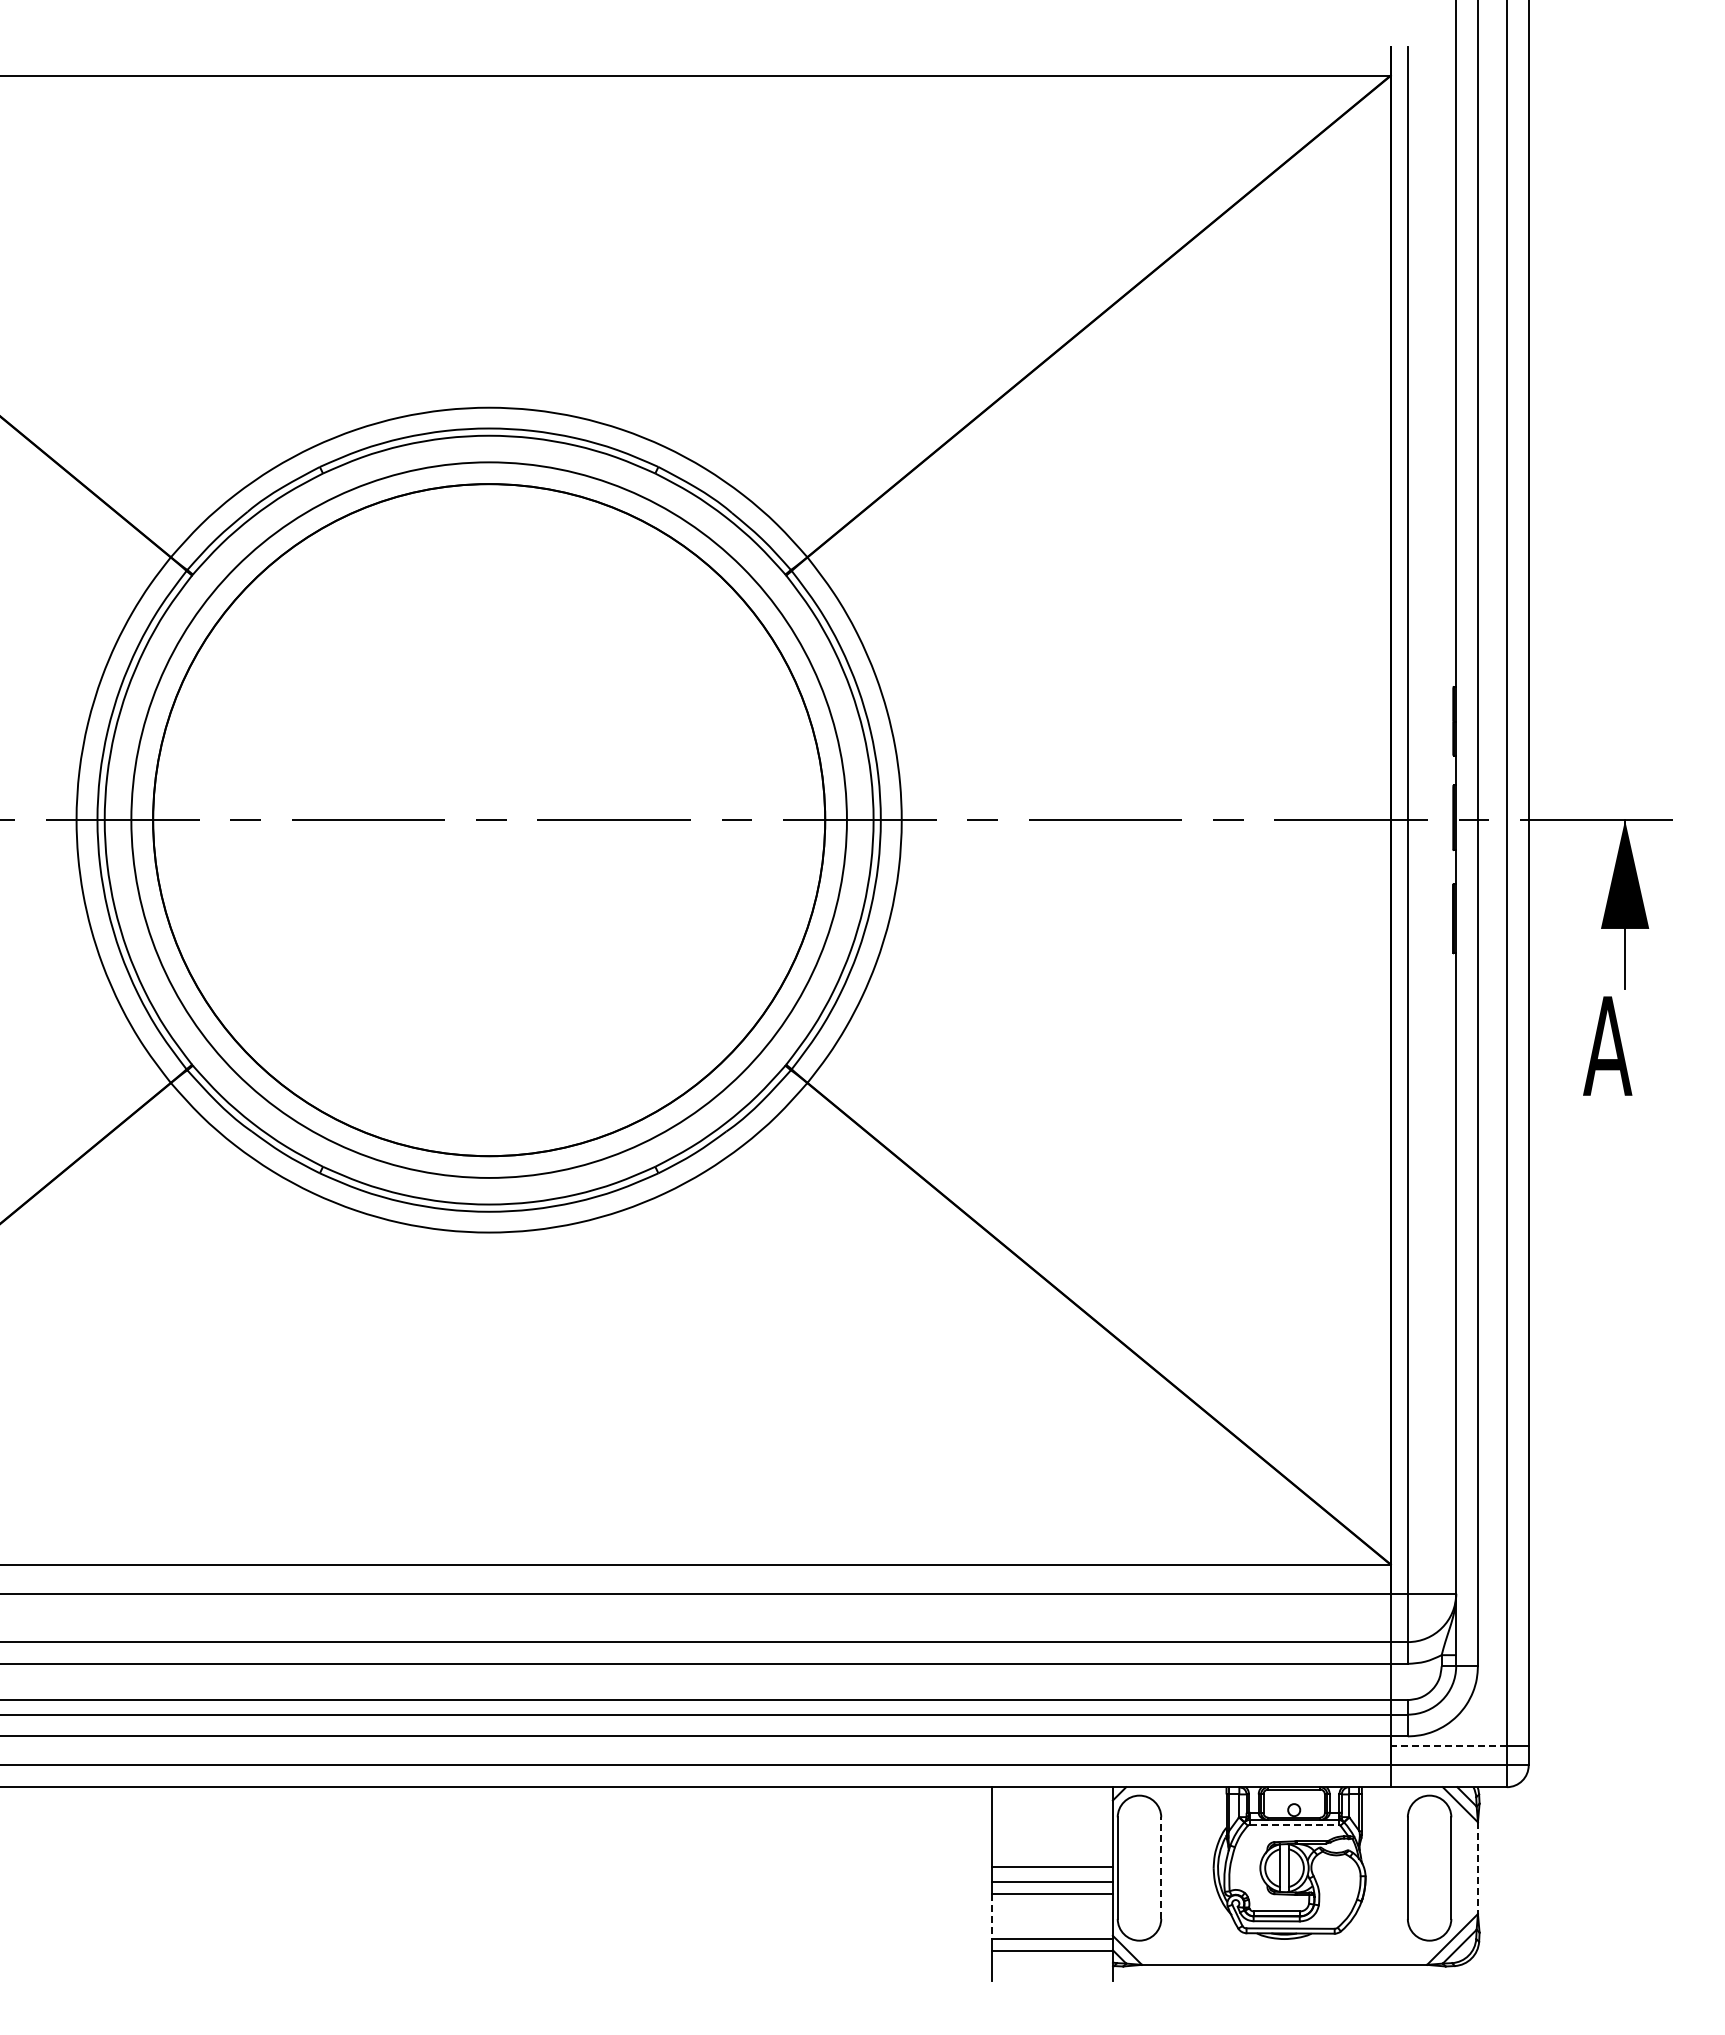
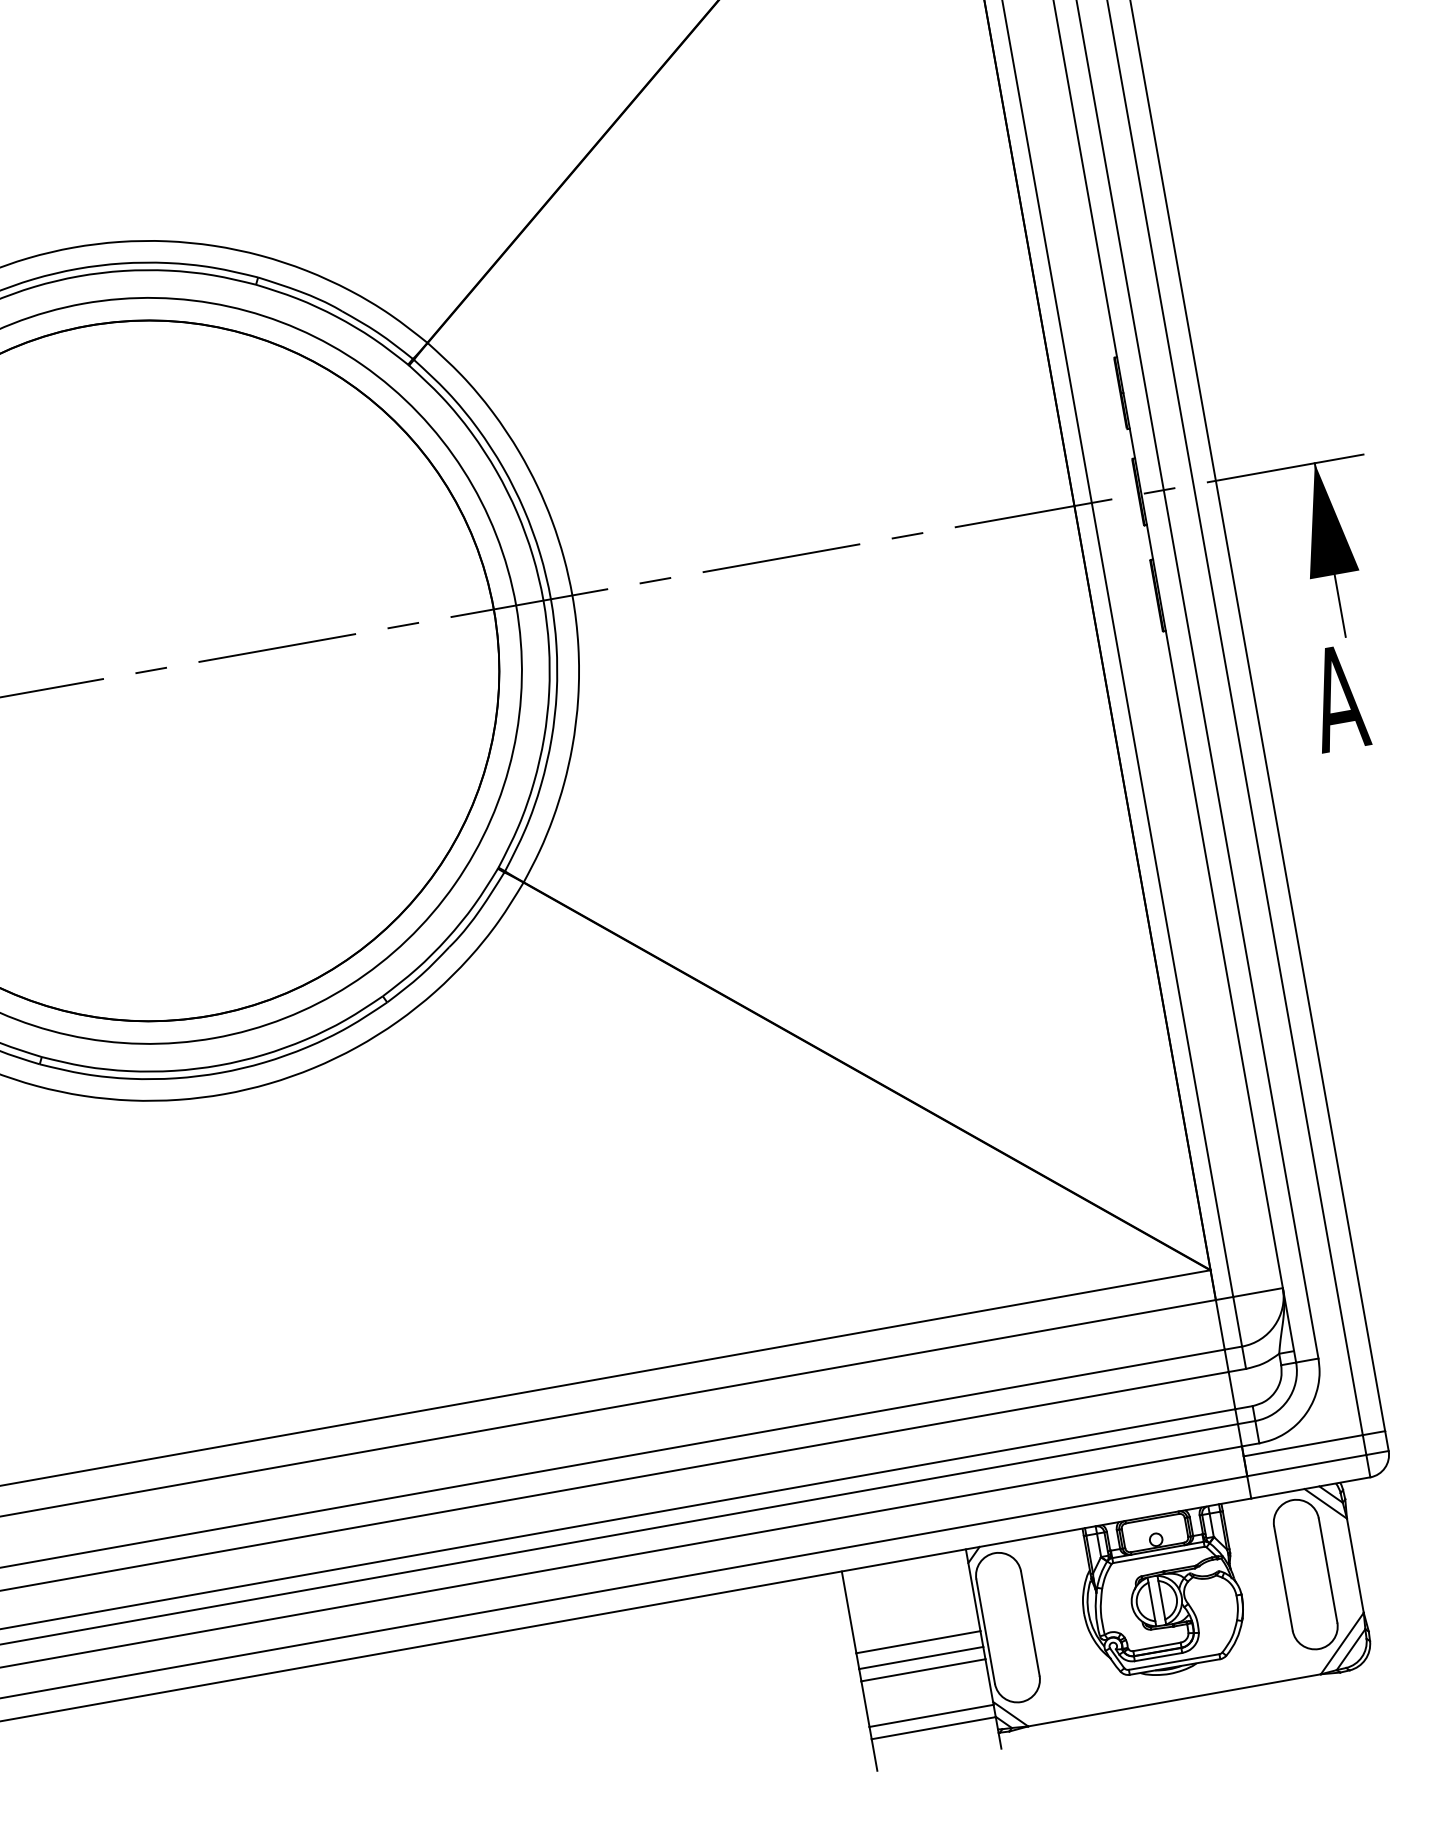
line: (1448, 1746) -> (1302, 1446), dashed -> solid
line: (1294, 1824) -> (1159, 1554), dashed -> solid
line: (1161, 1868) -> (1030, 1623), dashed -> solid
line: (1477, 1868) -> (1354, 1566), dashed -> solid
line: (992, 1916) -> (865, 1704), dashed -> solid

